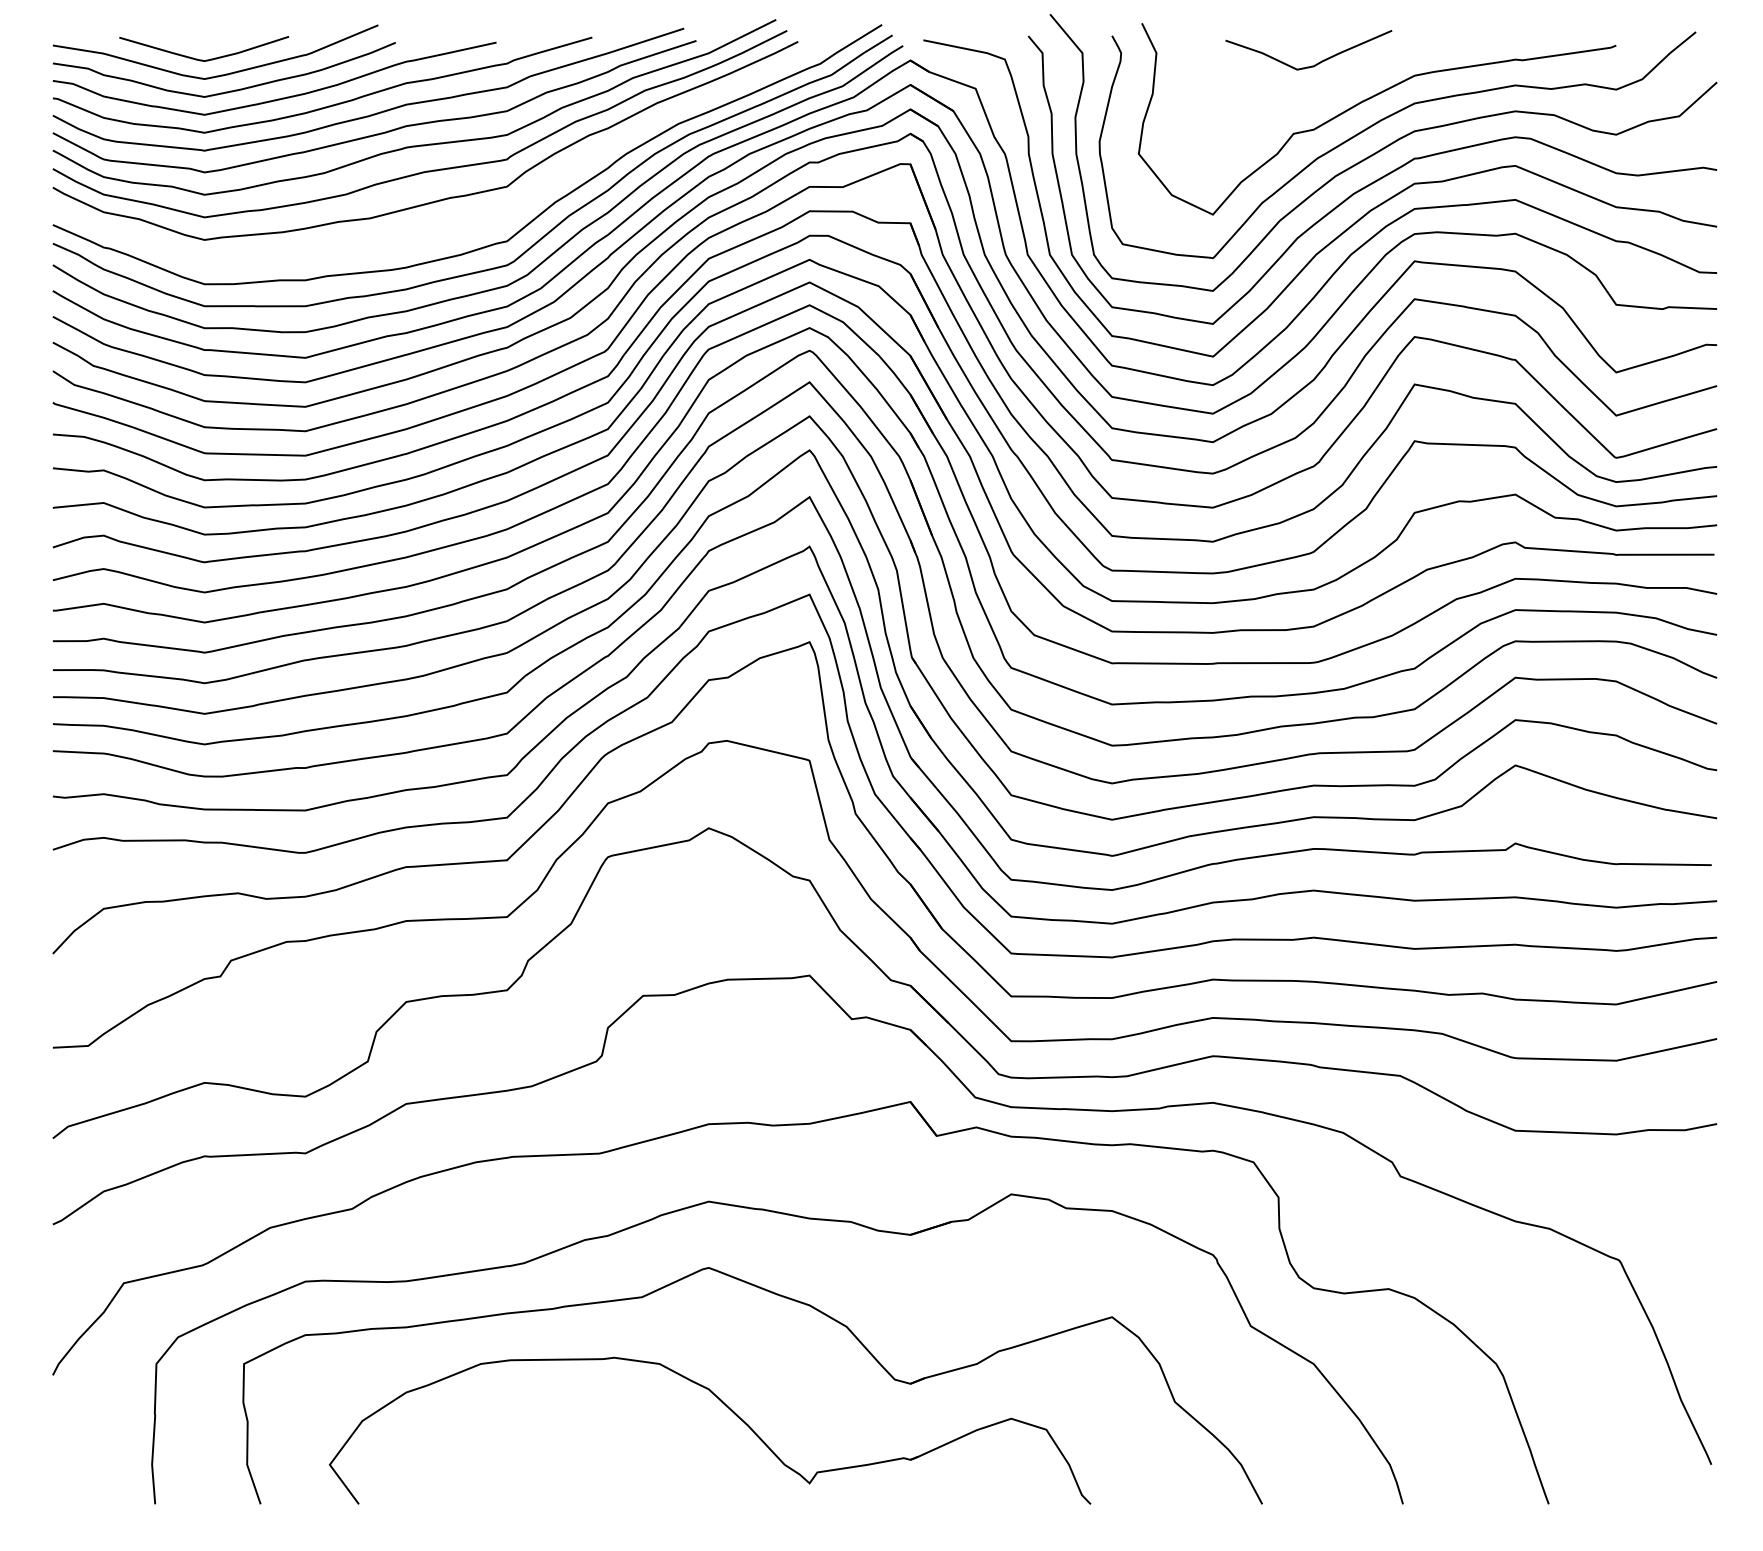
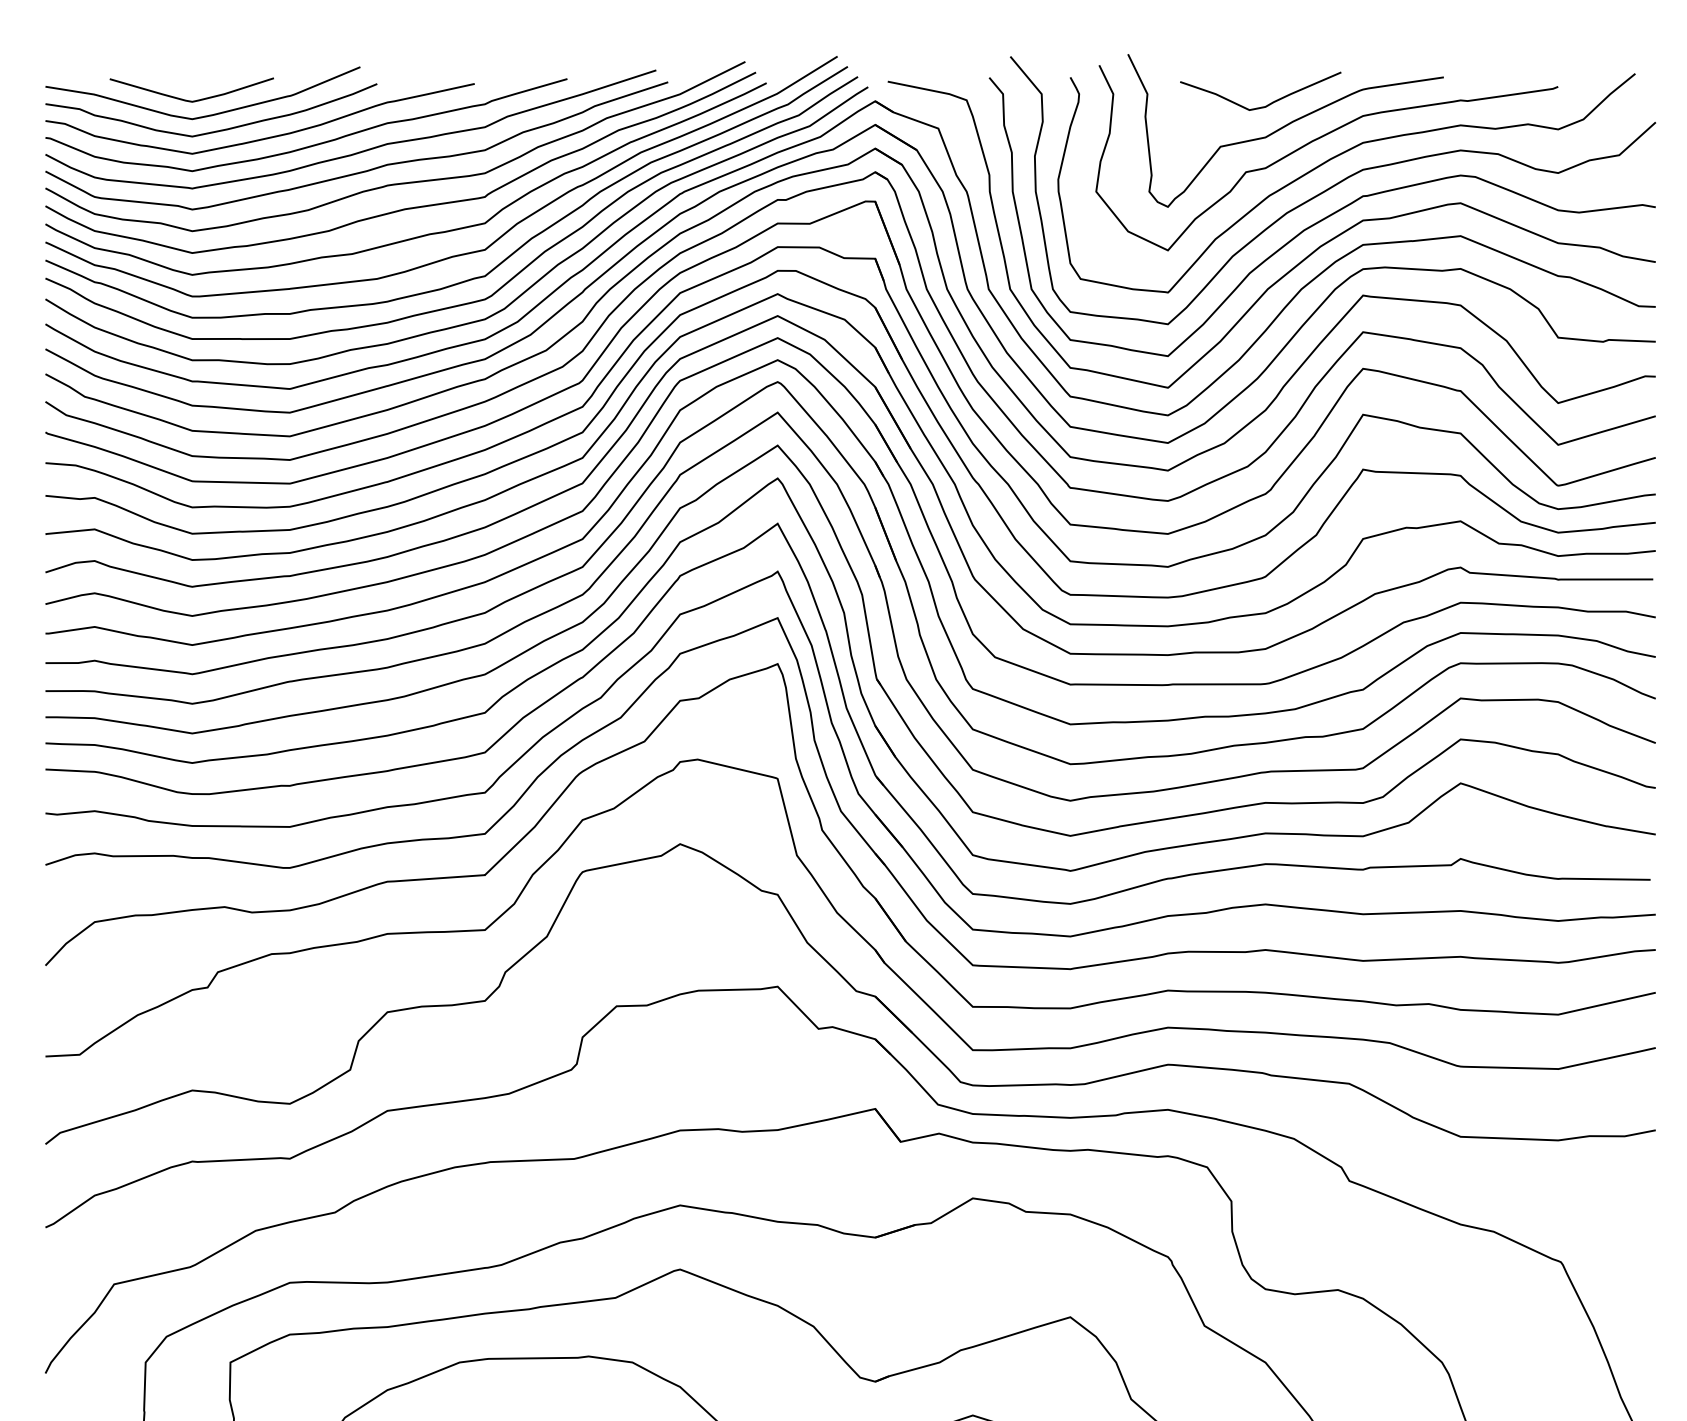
curve: (1332, 88) -> (1283, 128), added
curve: (475, 219) -> (454, 255), added

